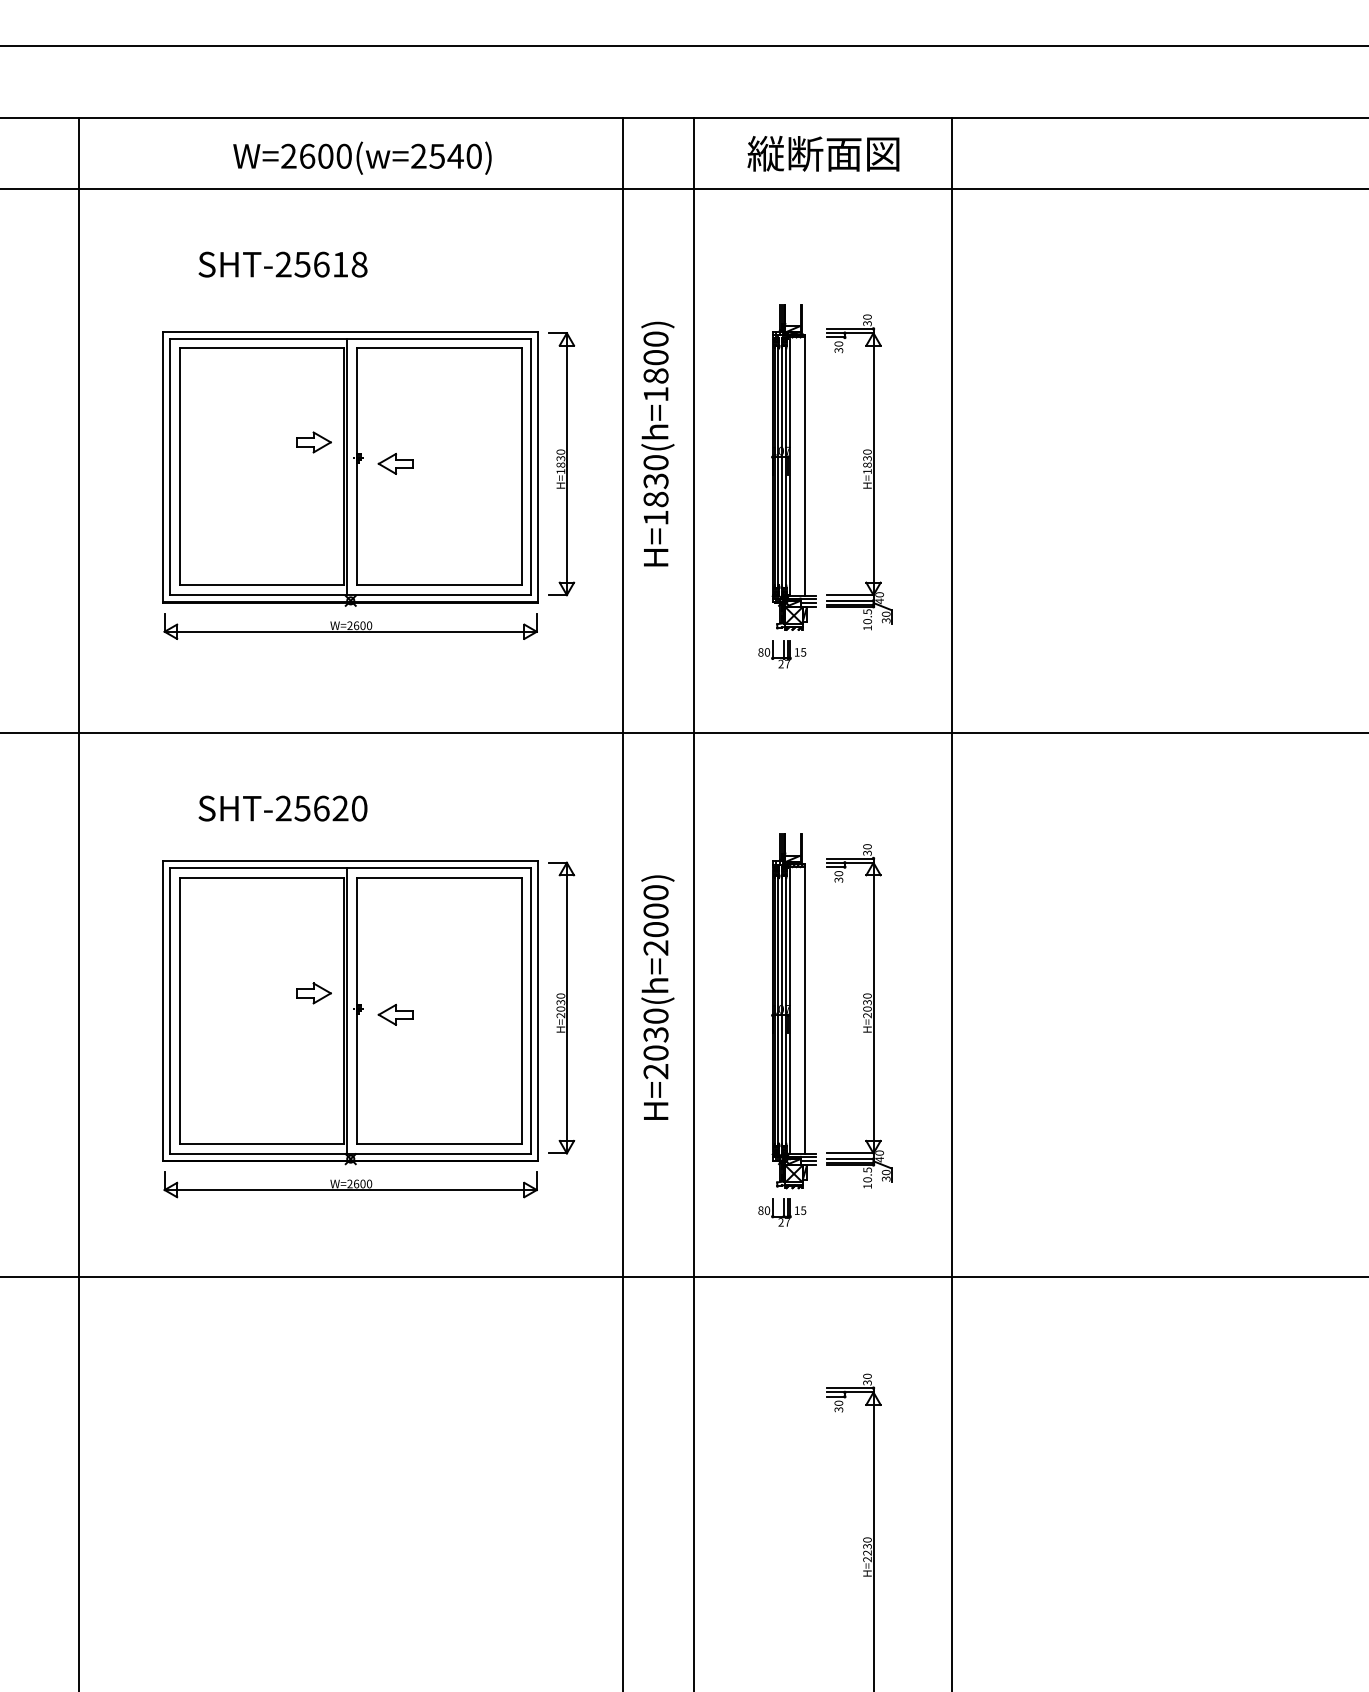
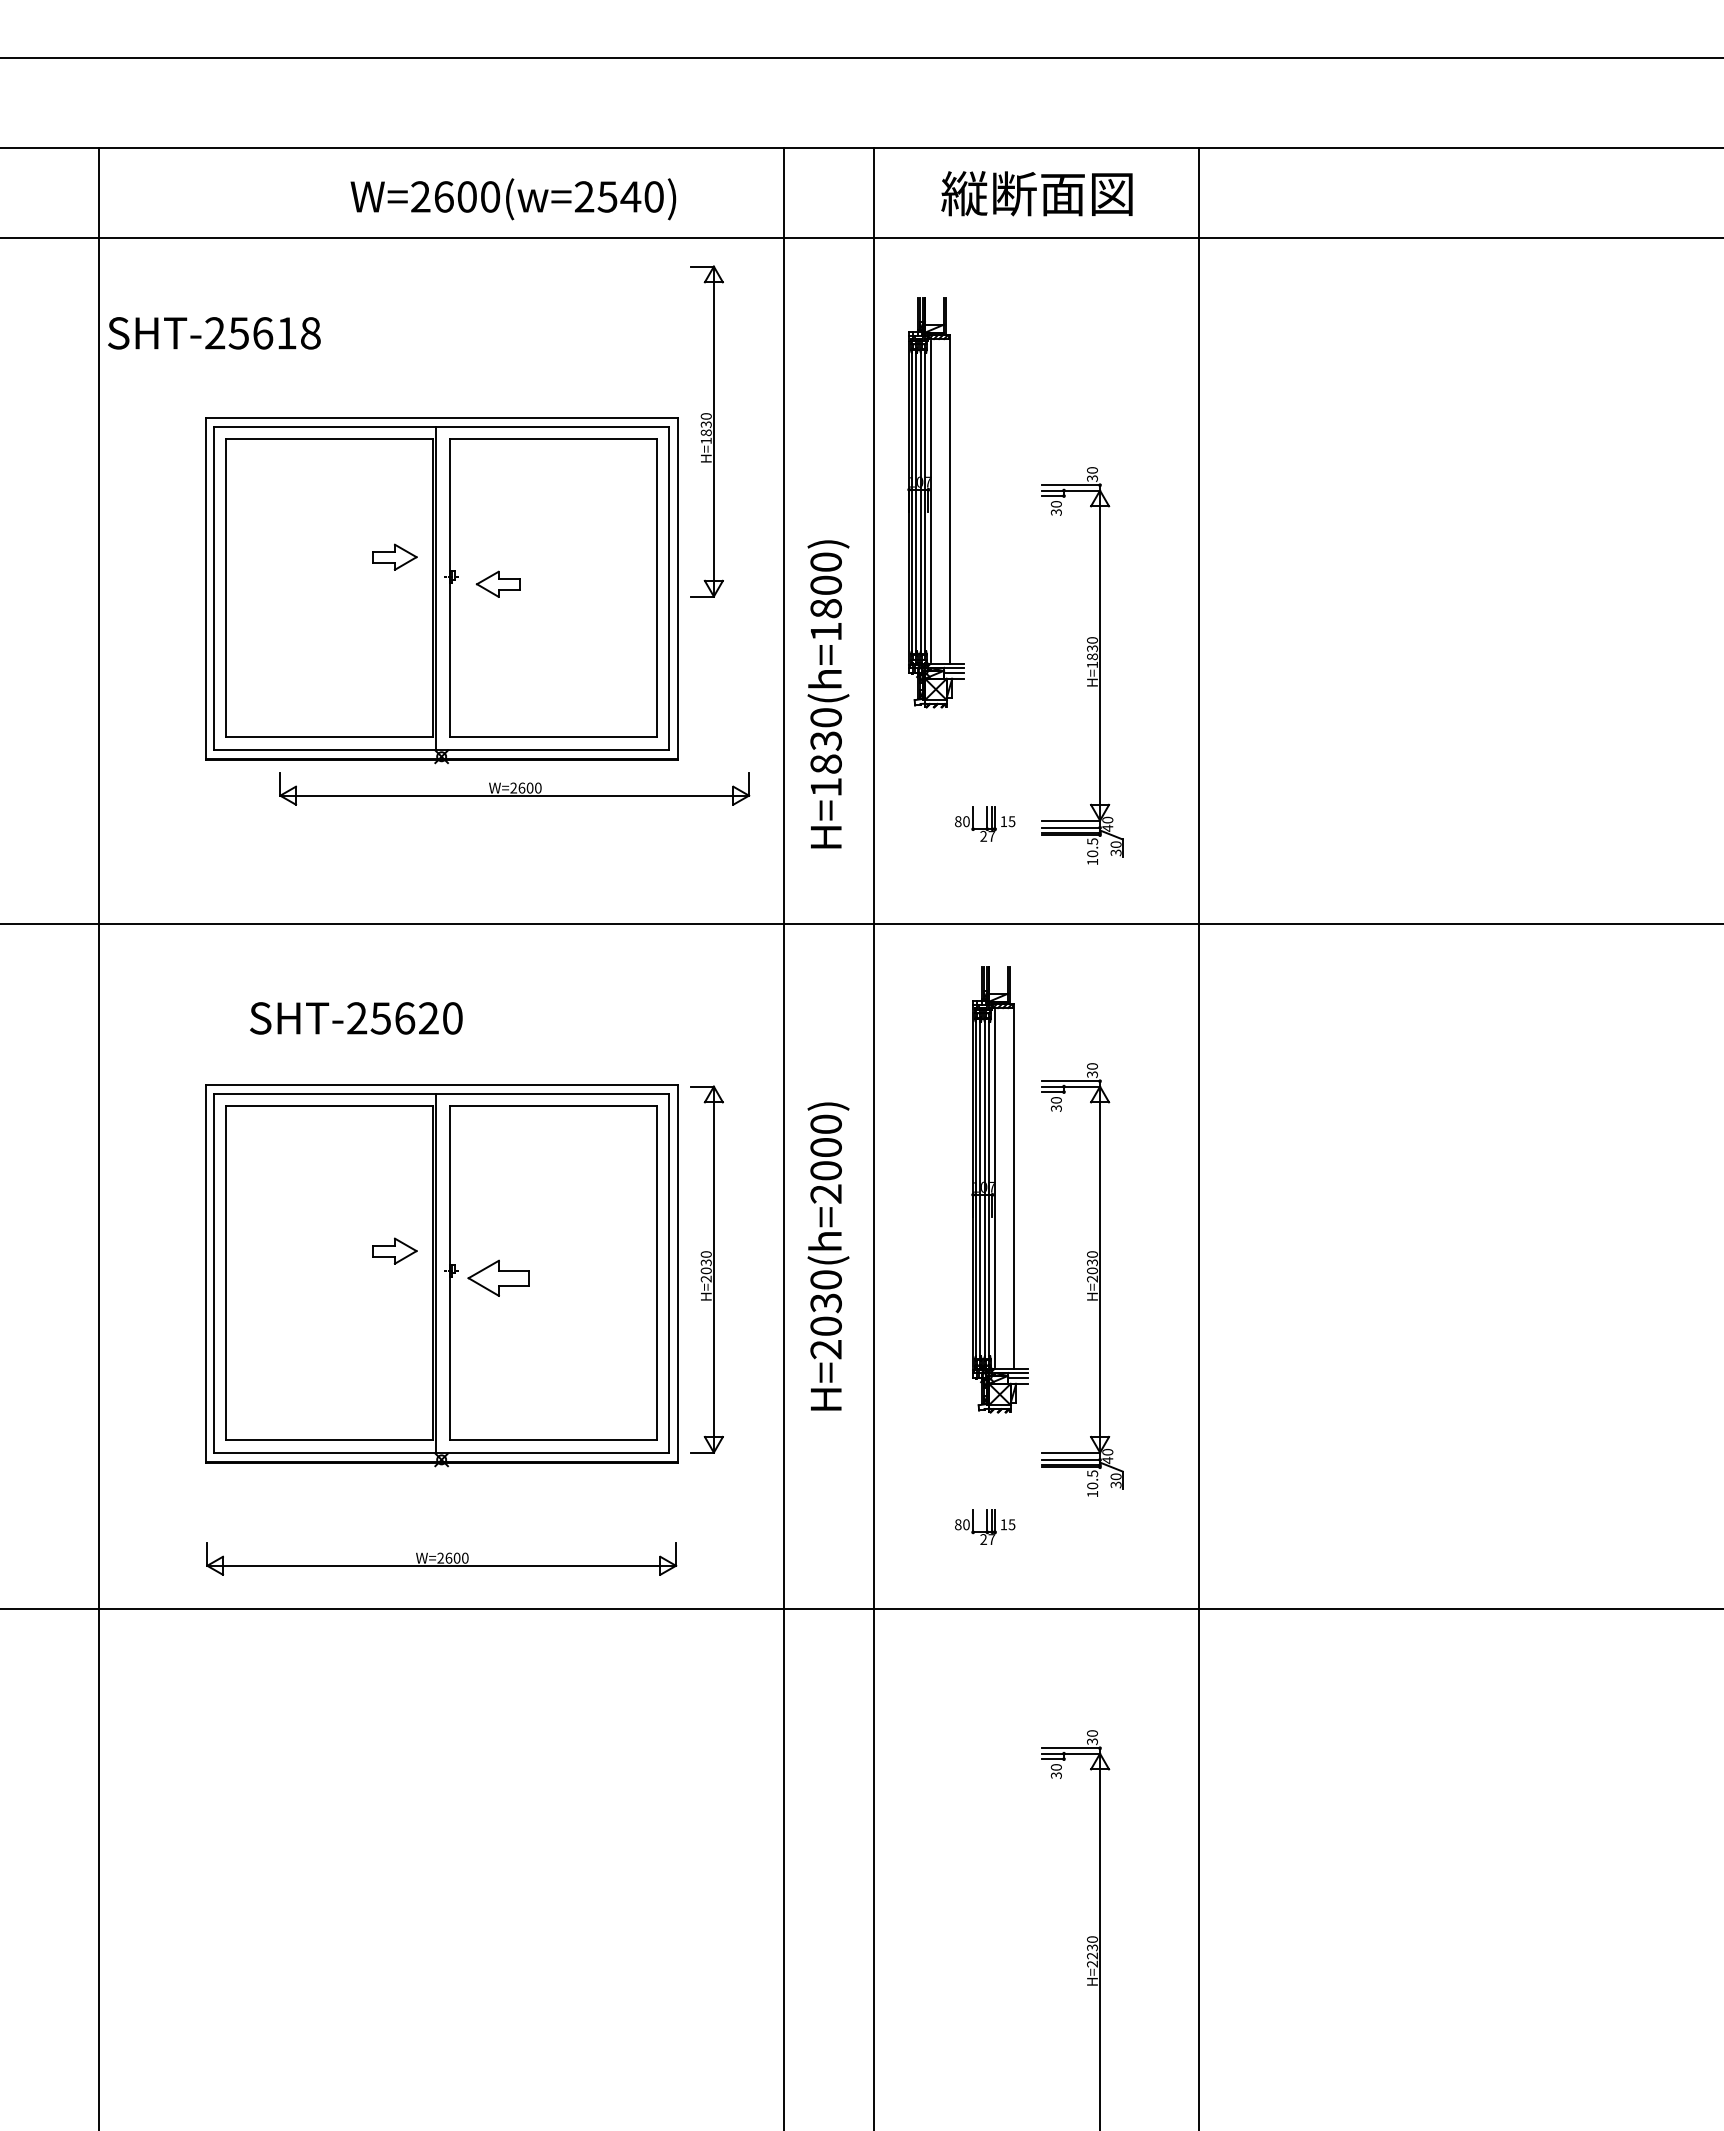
text: (362, 158) -> (513, 199), moved
text: (283, 264) -> (214, 333), moved
text: (657, 444) -> (828, 694), moved
part: (561, 464) -> (706, 431), moved
part: (793, 467) -> (935, 502), moved
part: (859, 472) -> (1082, 665), moved
part: (350, 626) -> (514, 788), moved
part: (793, 1011) -> (999, 1189), moved
part: (395, 1014) -> (497, 1277), size x1.4
part: (350, 1184) -> (441, 1558), moved

